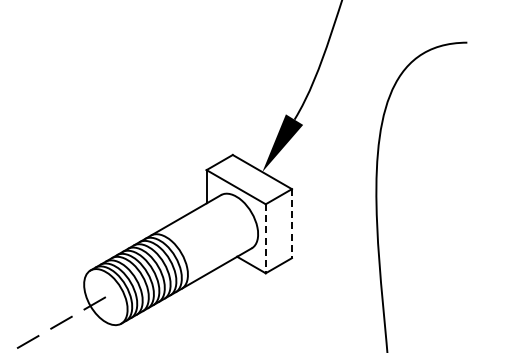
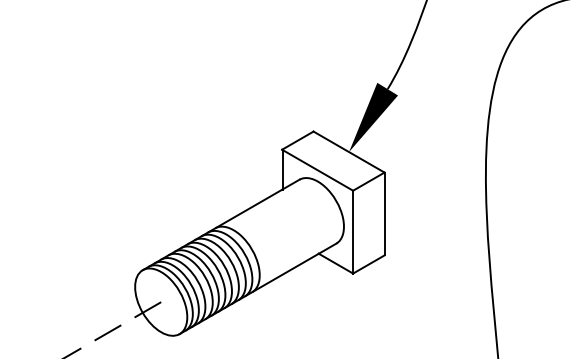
line: (291, 223) -> (384, 213), dashed -> solid
line: (265, 238) -> (352, 231), dashed -> solid

